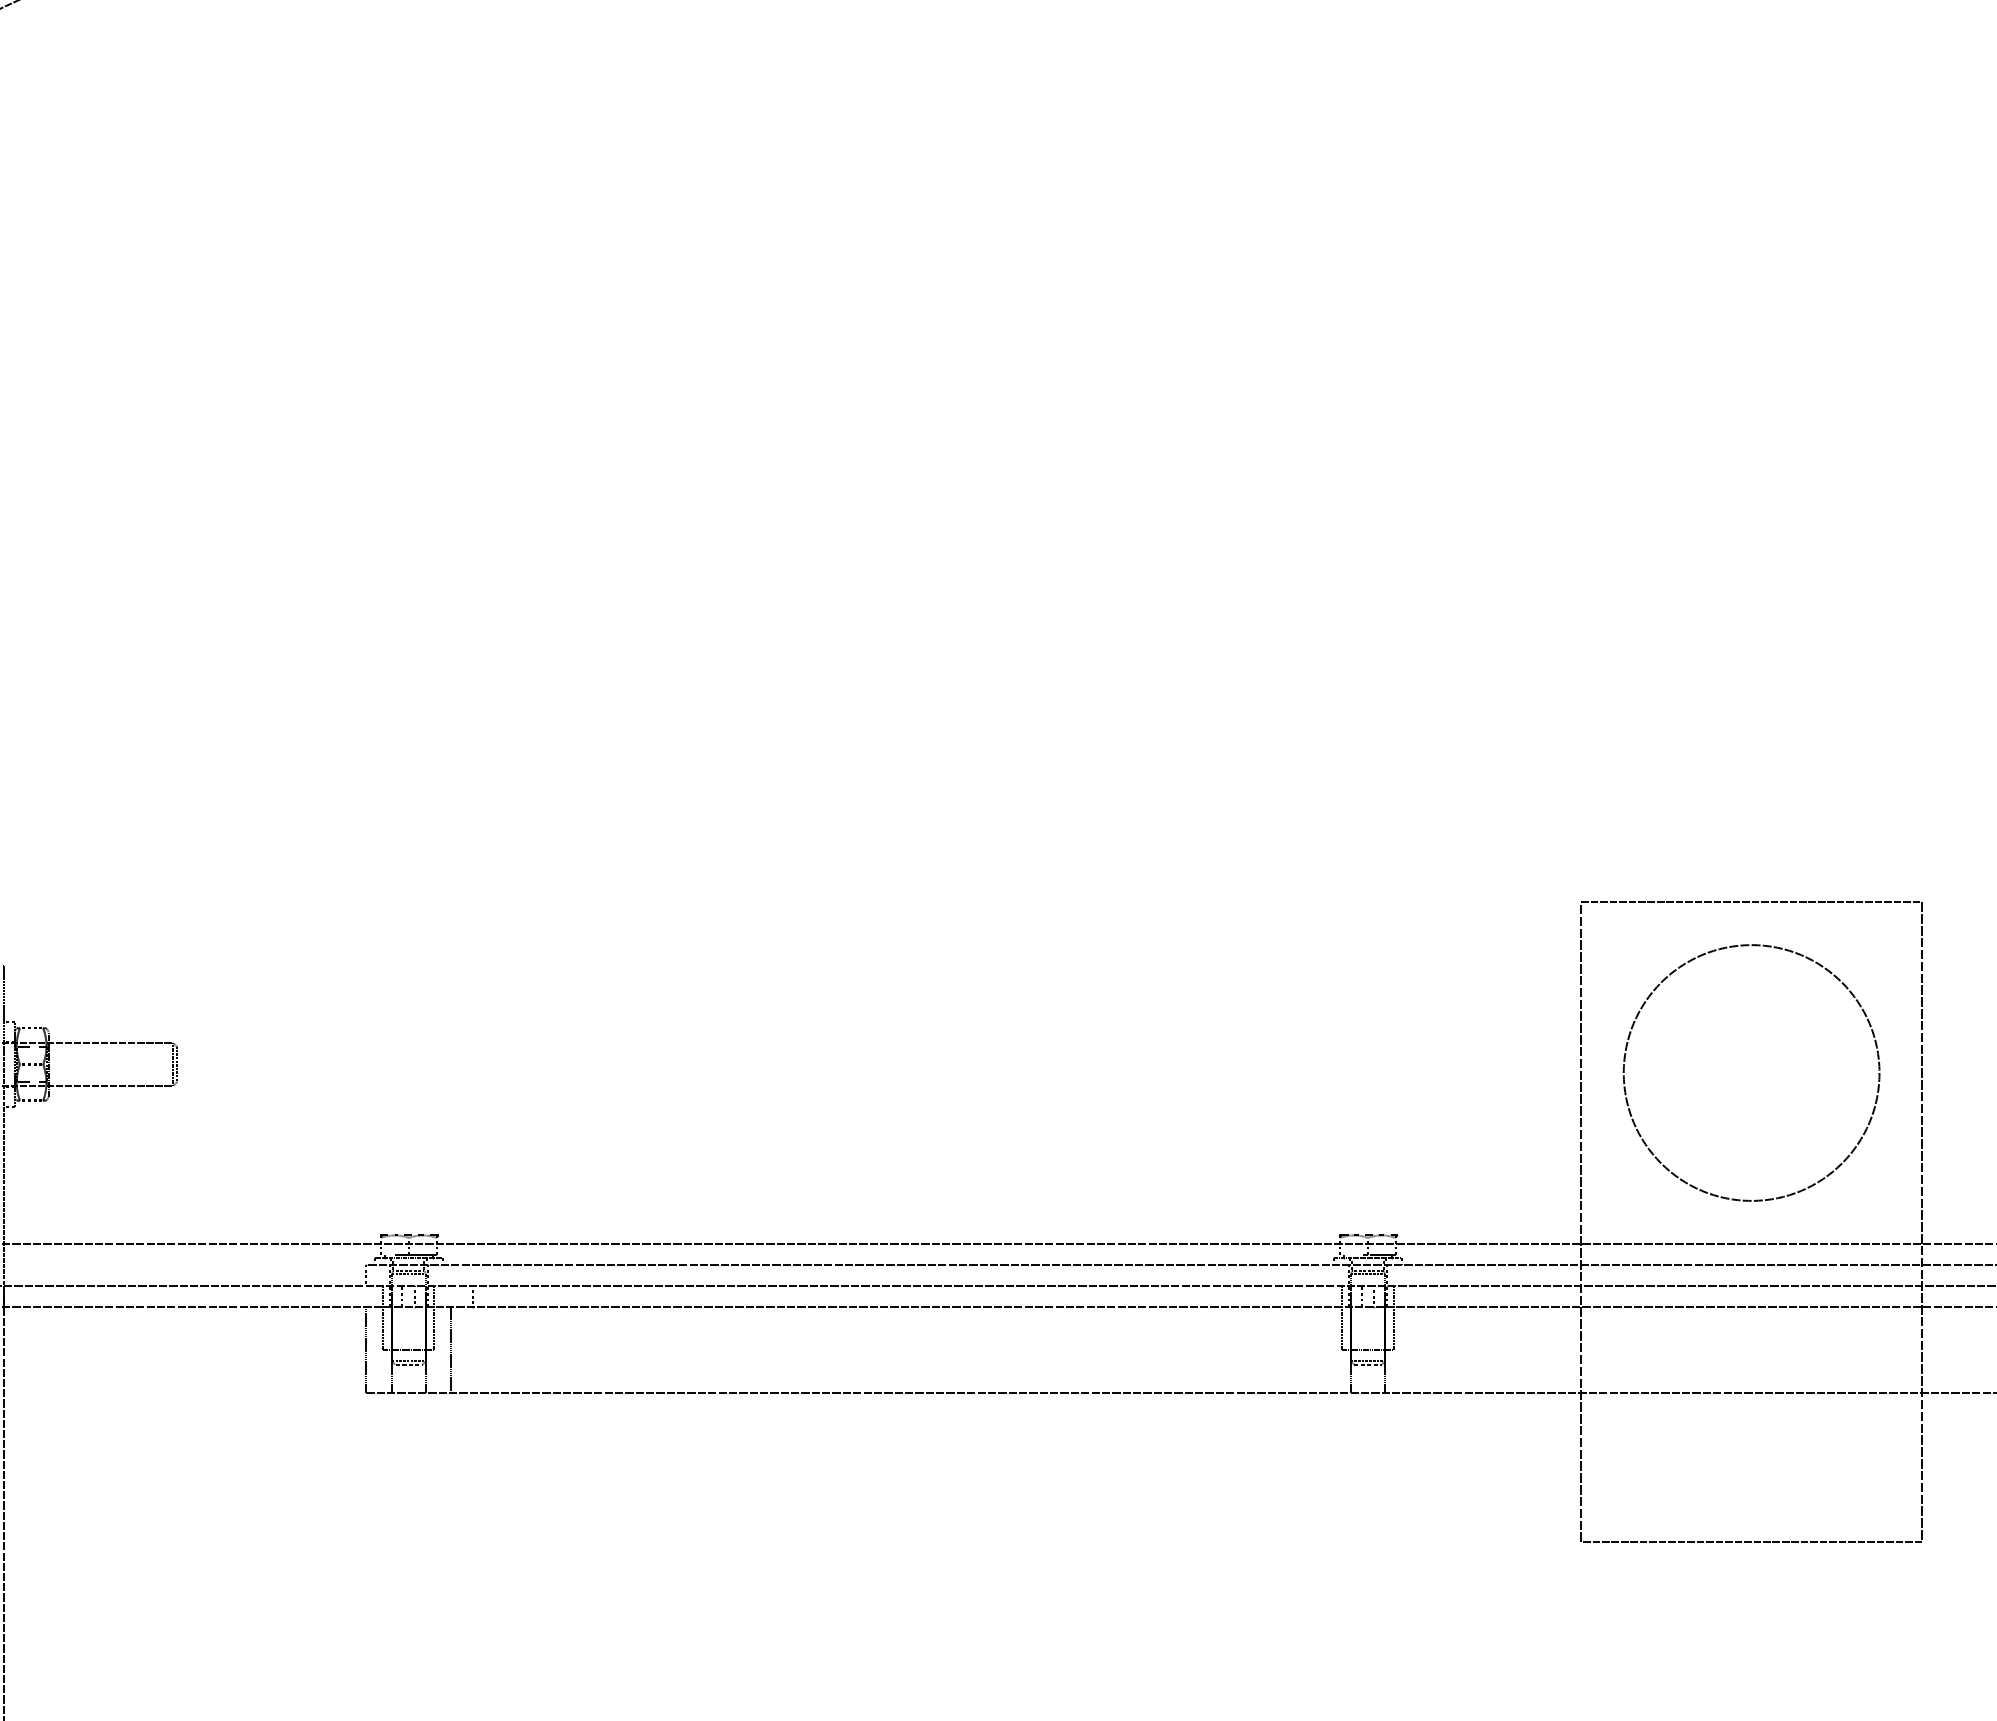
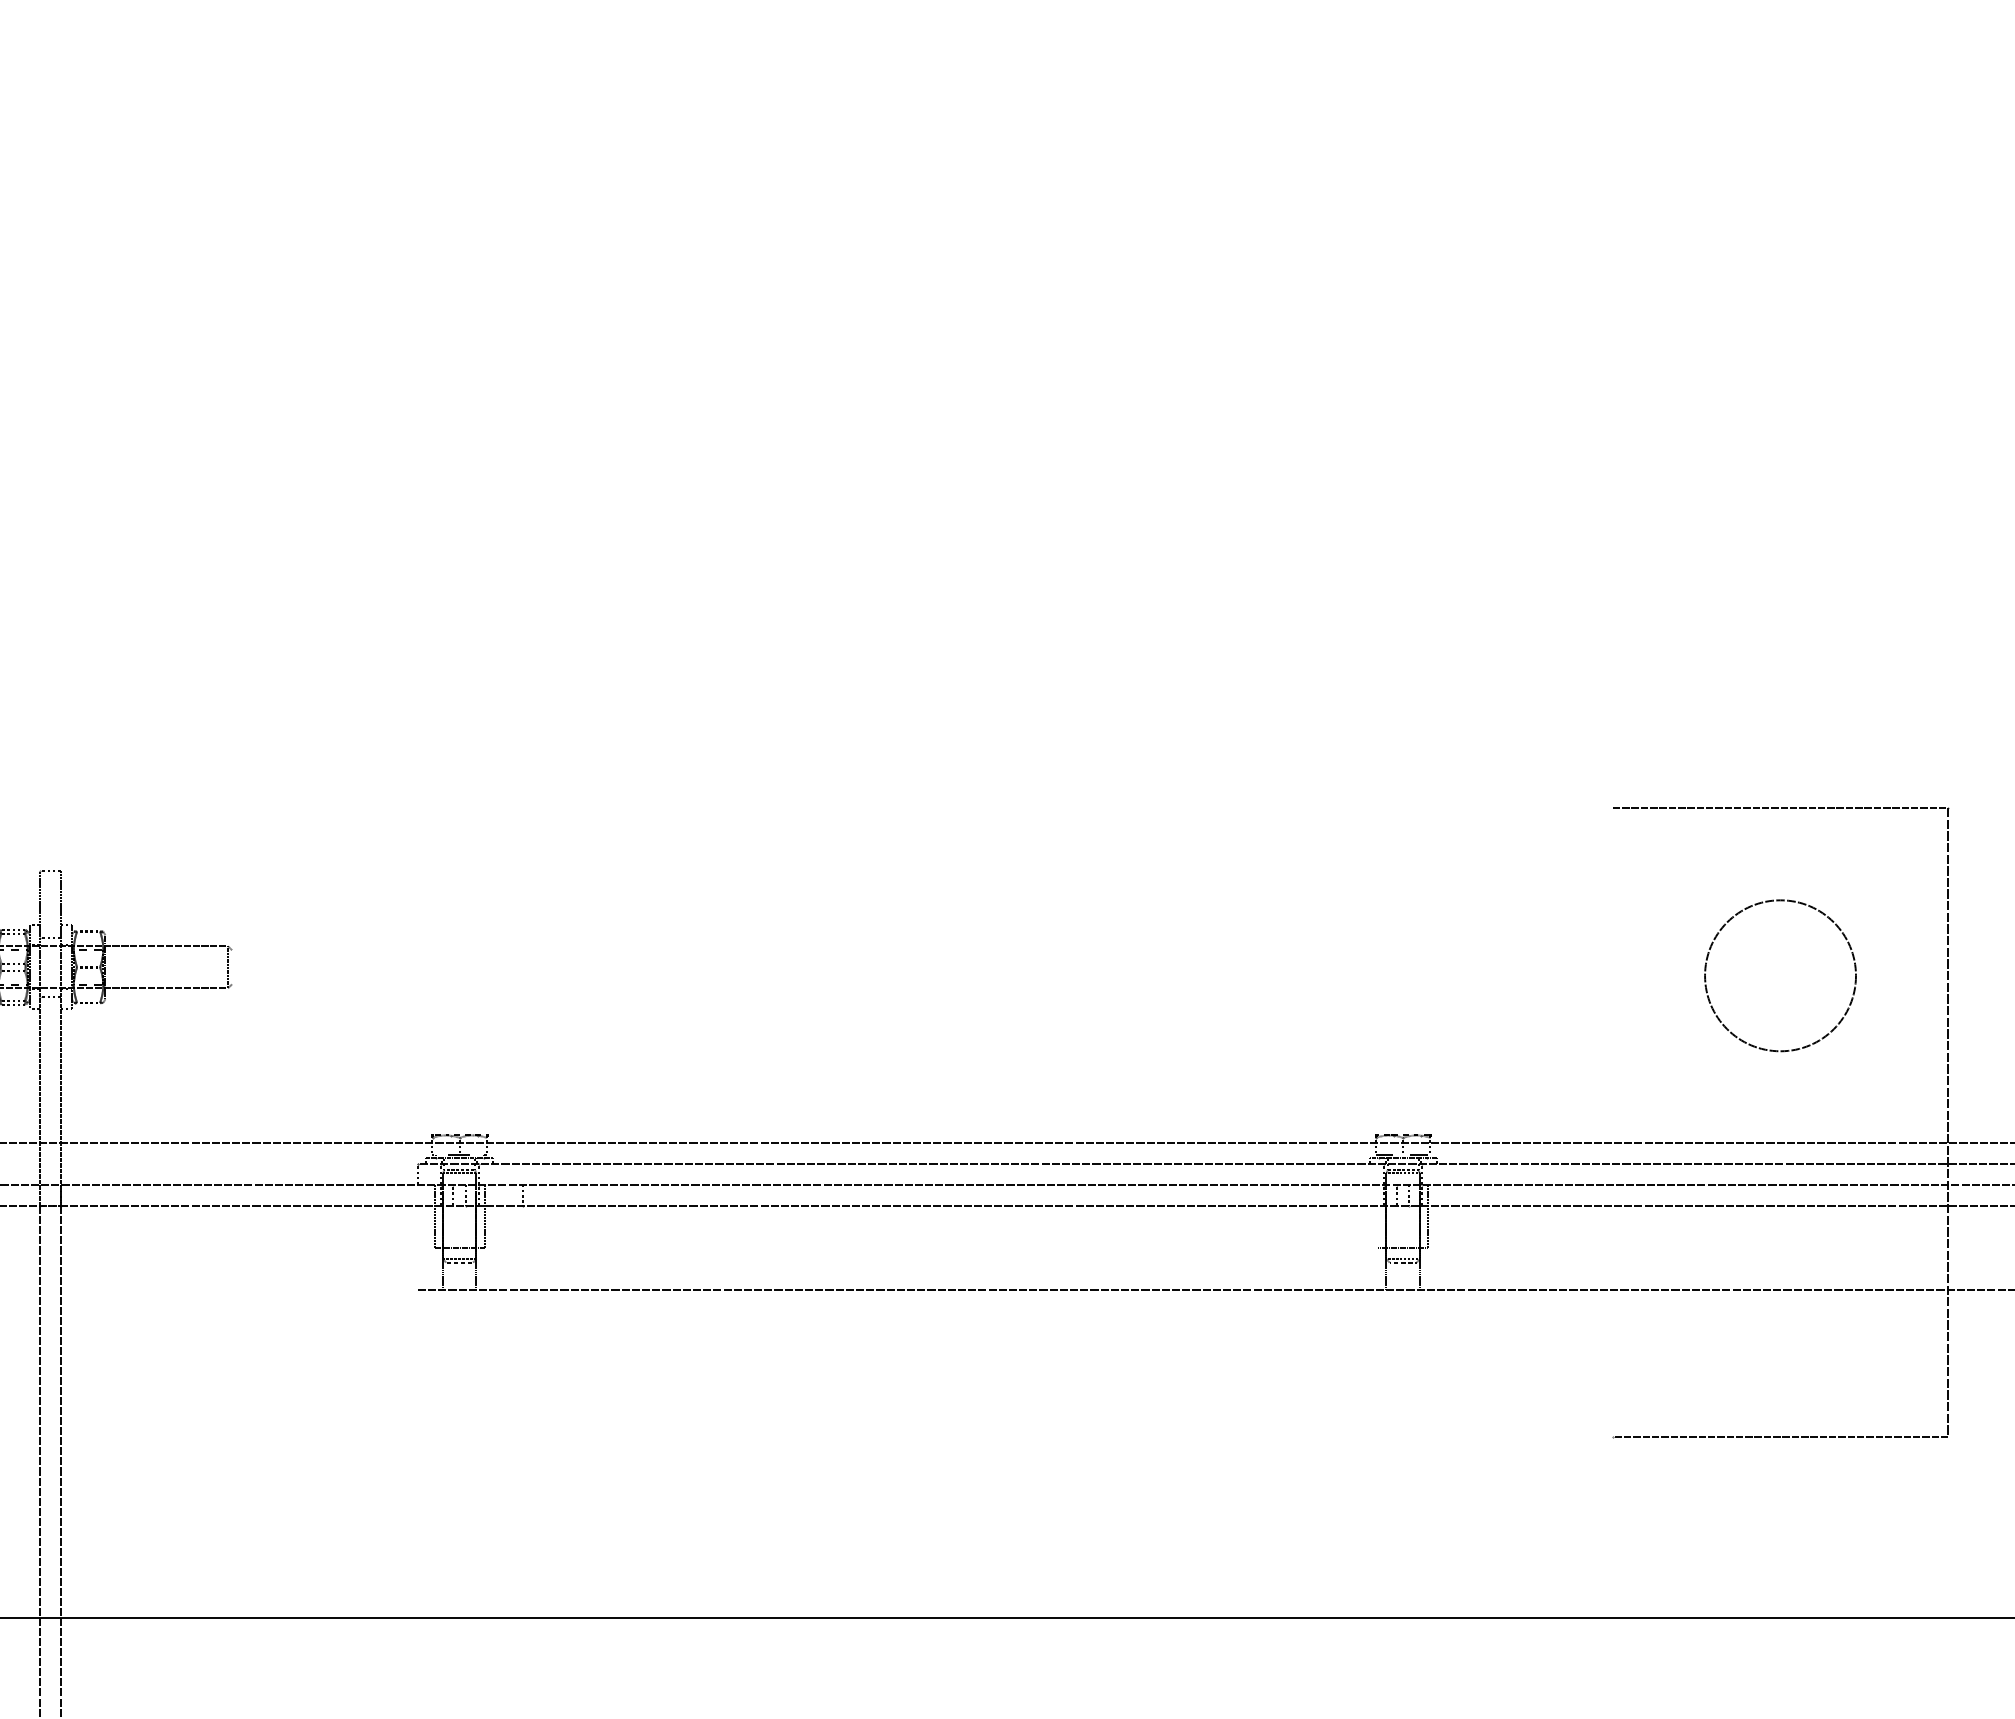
line: (177, 1064) -> (232, 967), removed
circle: (1751, 1072) -> (1780, 975), size x0.6
line: (1580, 1221) -> (1612, 1121), removed
line: (1342, 1317) -> (1378, 1216), removed
line: (365, 1350) -> (417, 1248), removed
line: (451, 1350) -> (501, 1248), removed

